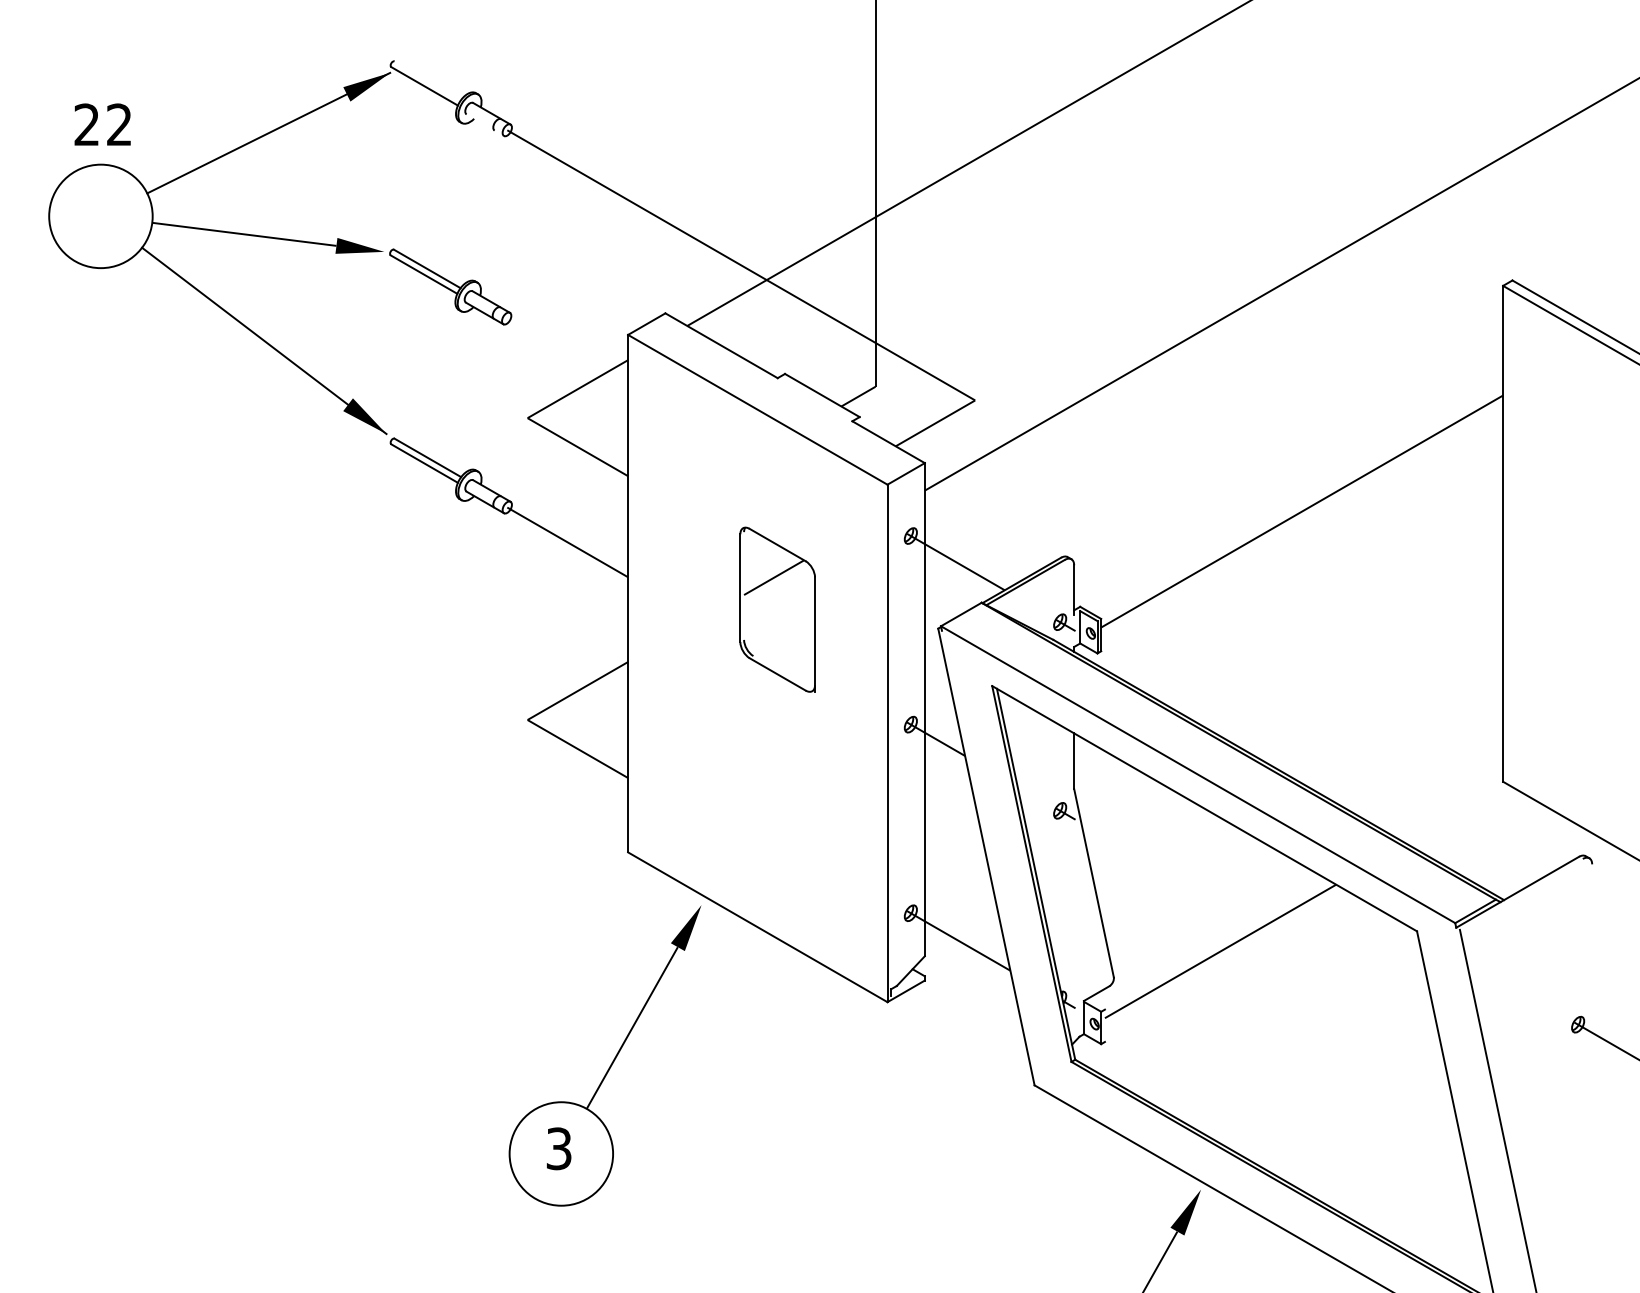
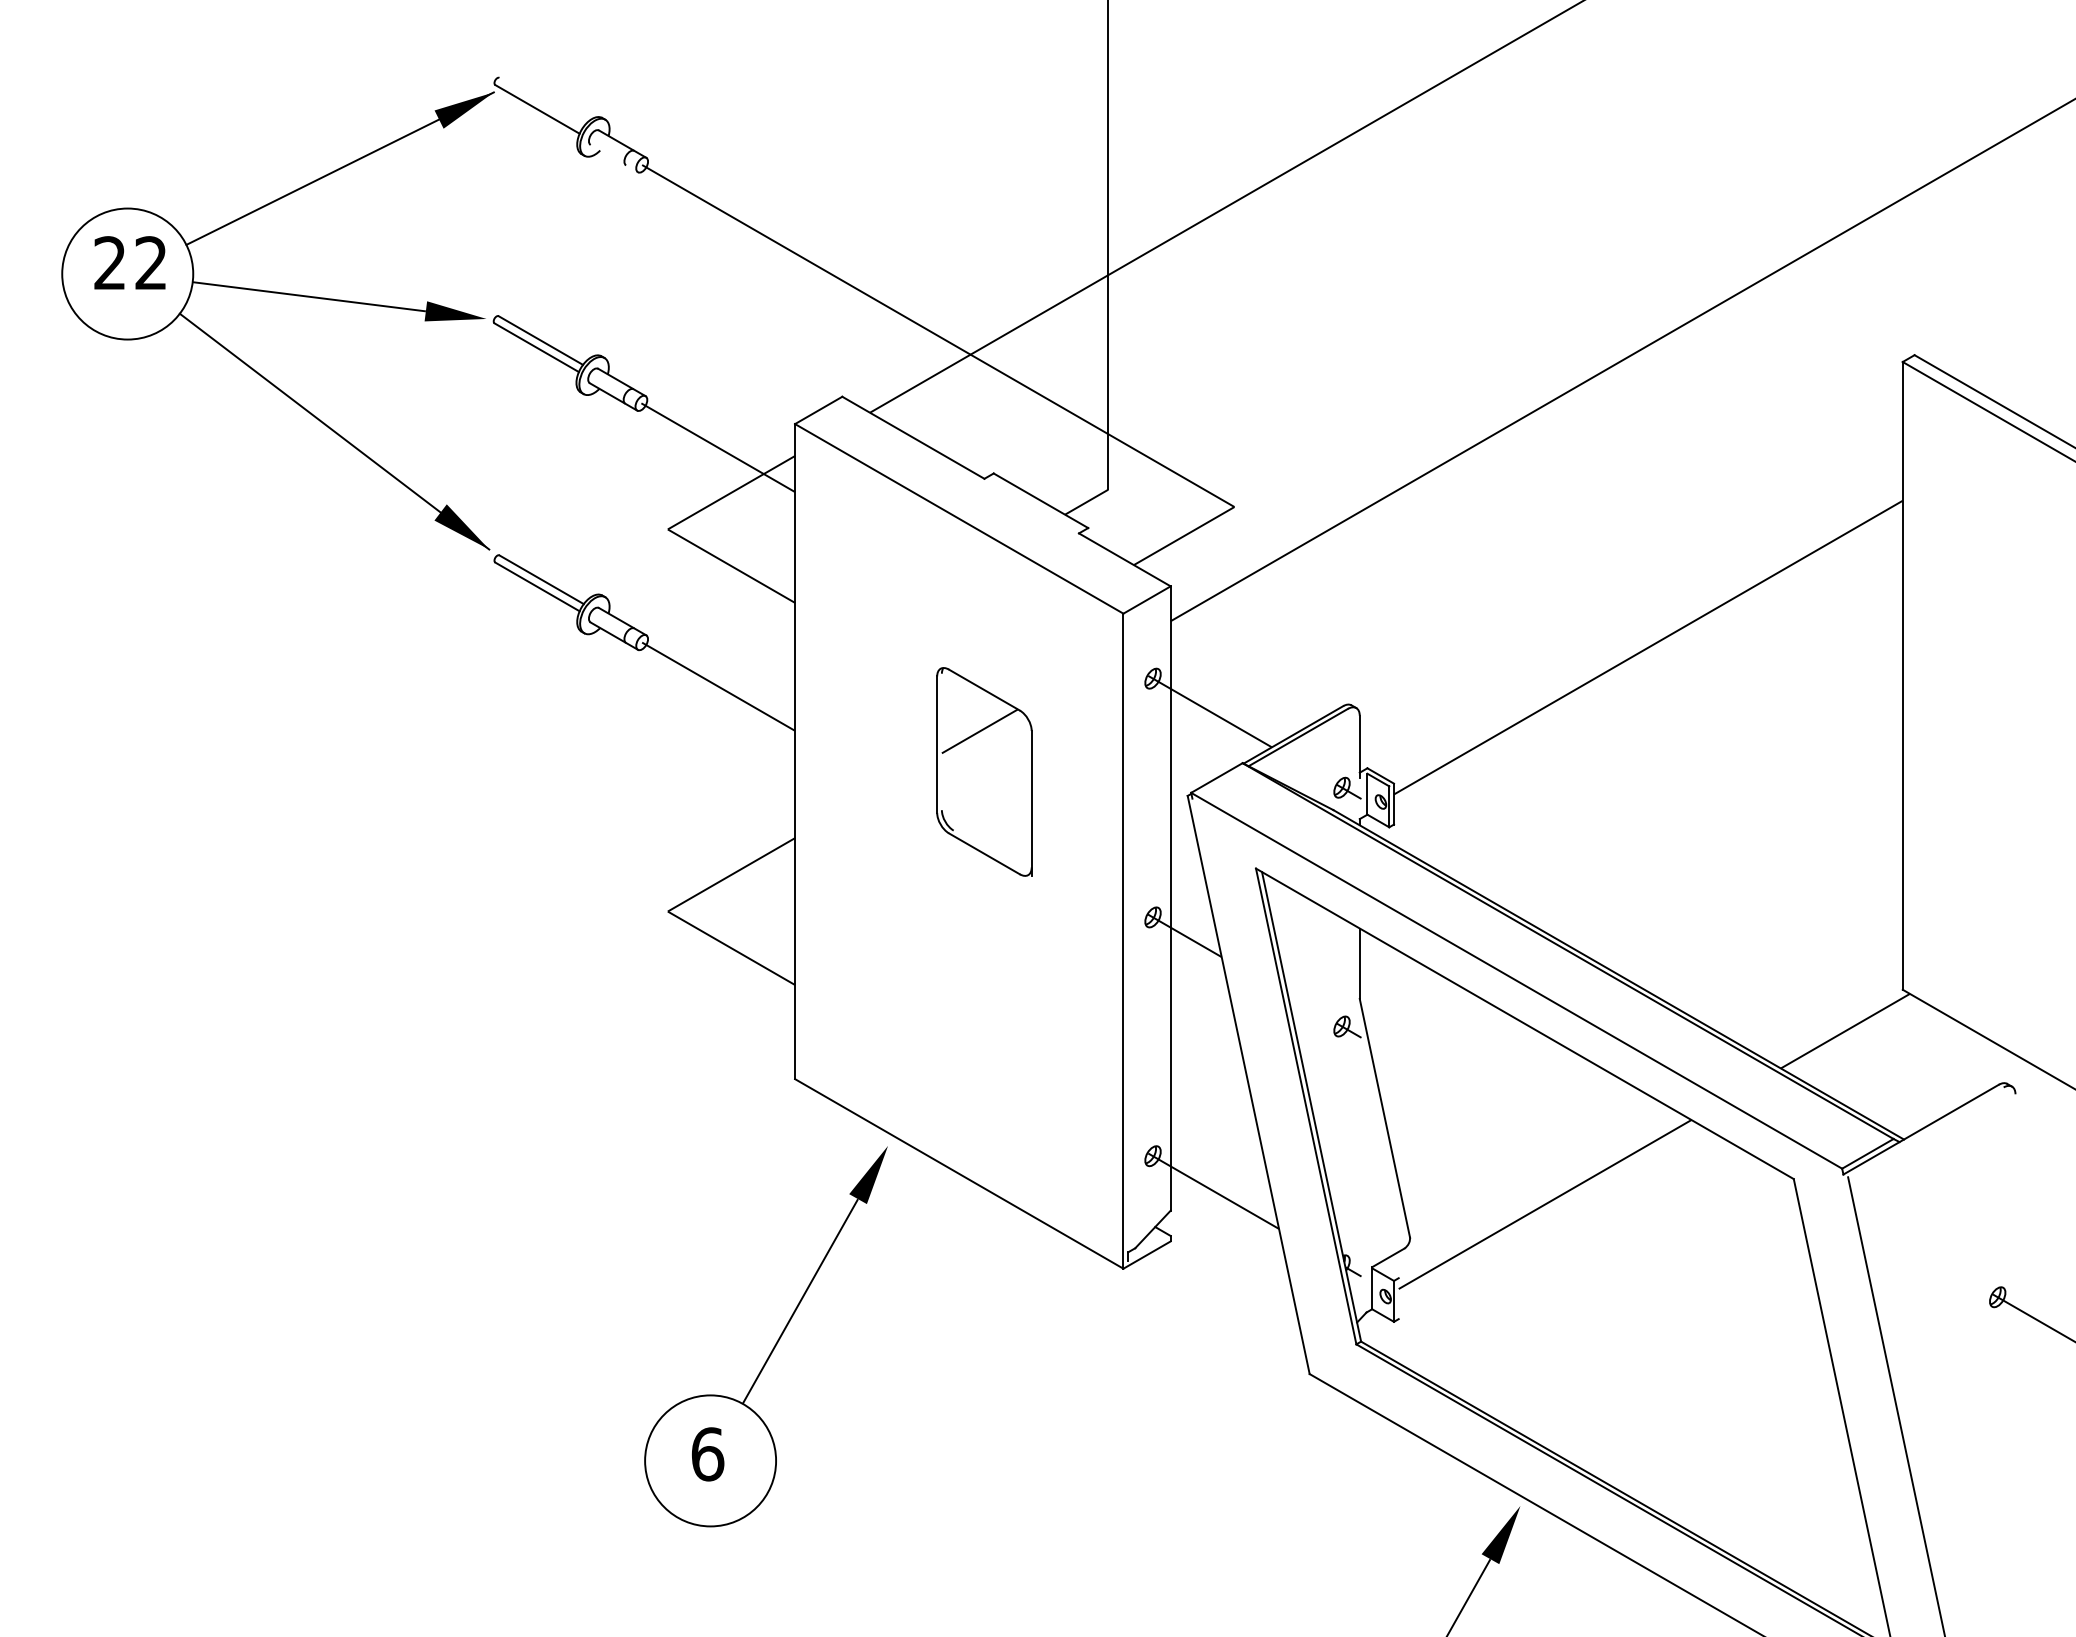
text: (102, 124) -> (129, 262), moved
line: (567, 353) -> (718, 447), added
line: (1457, 814) -> (1845, 1031), added
text: (559, 1148) -> (708, 1453), 3 -> 6

